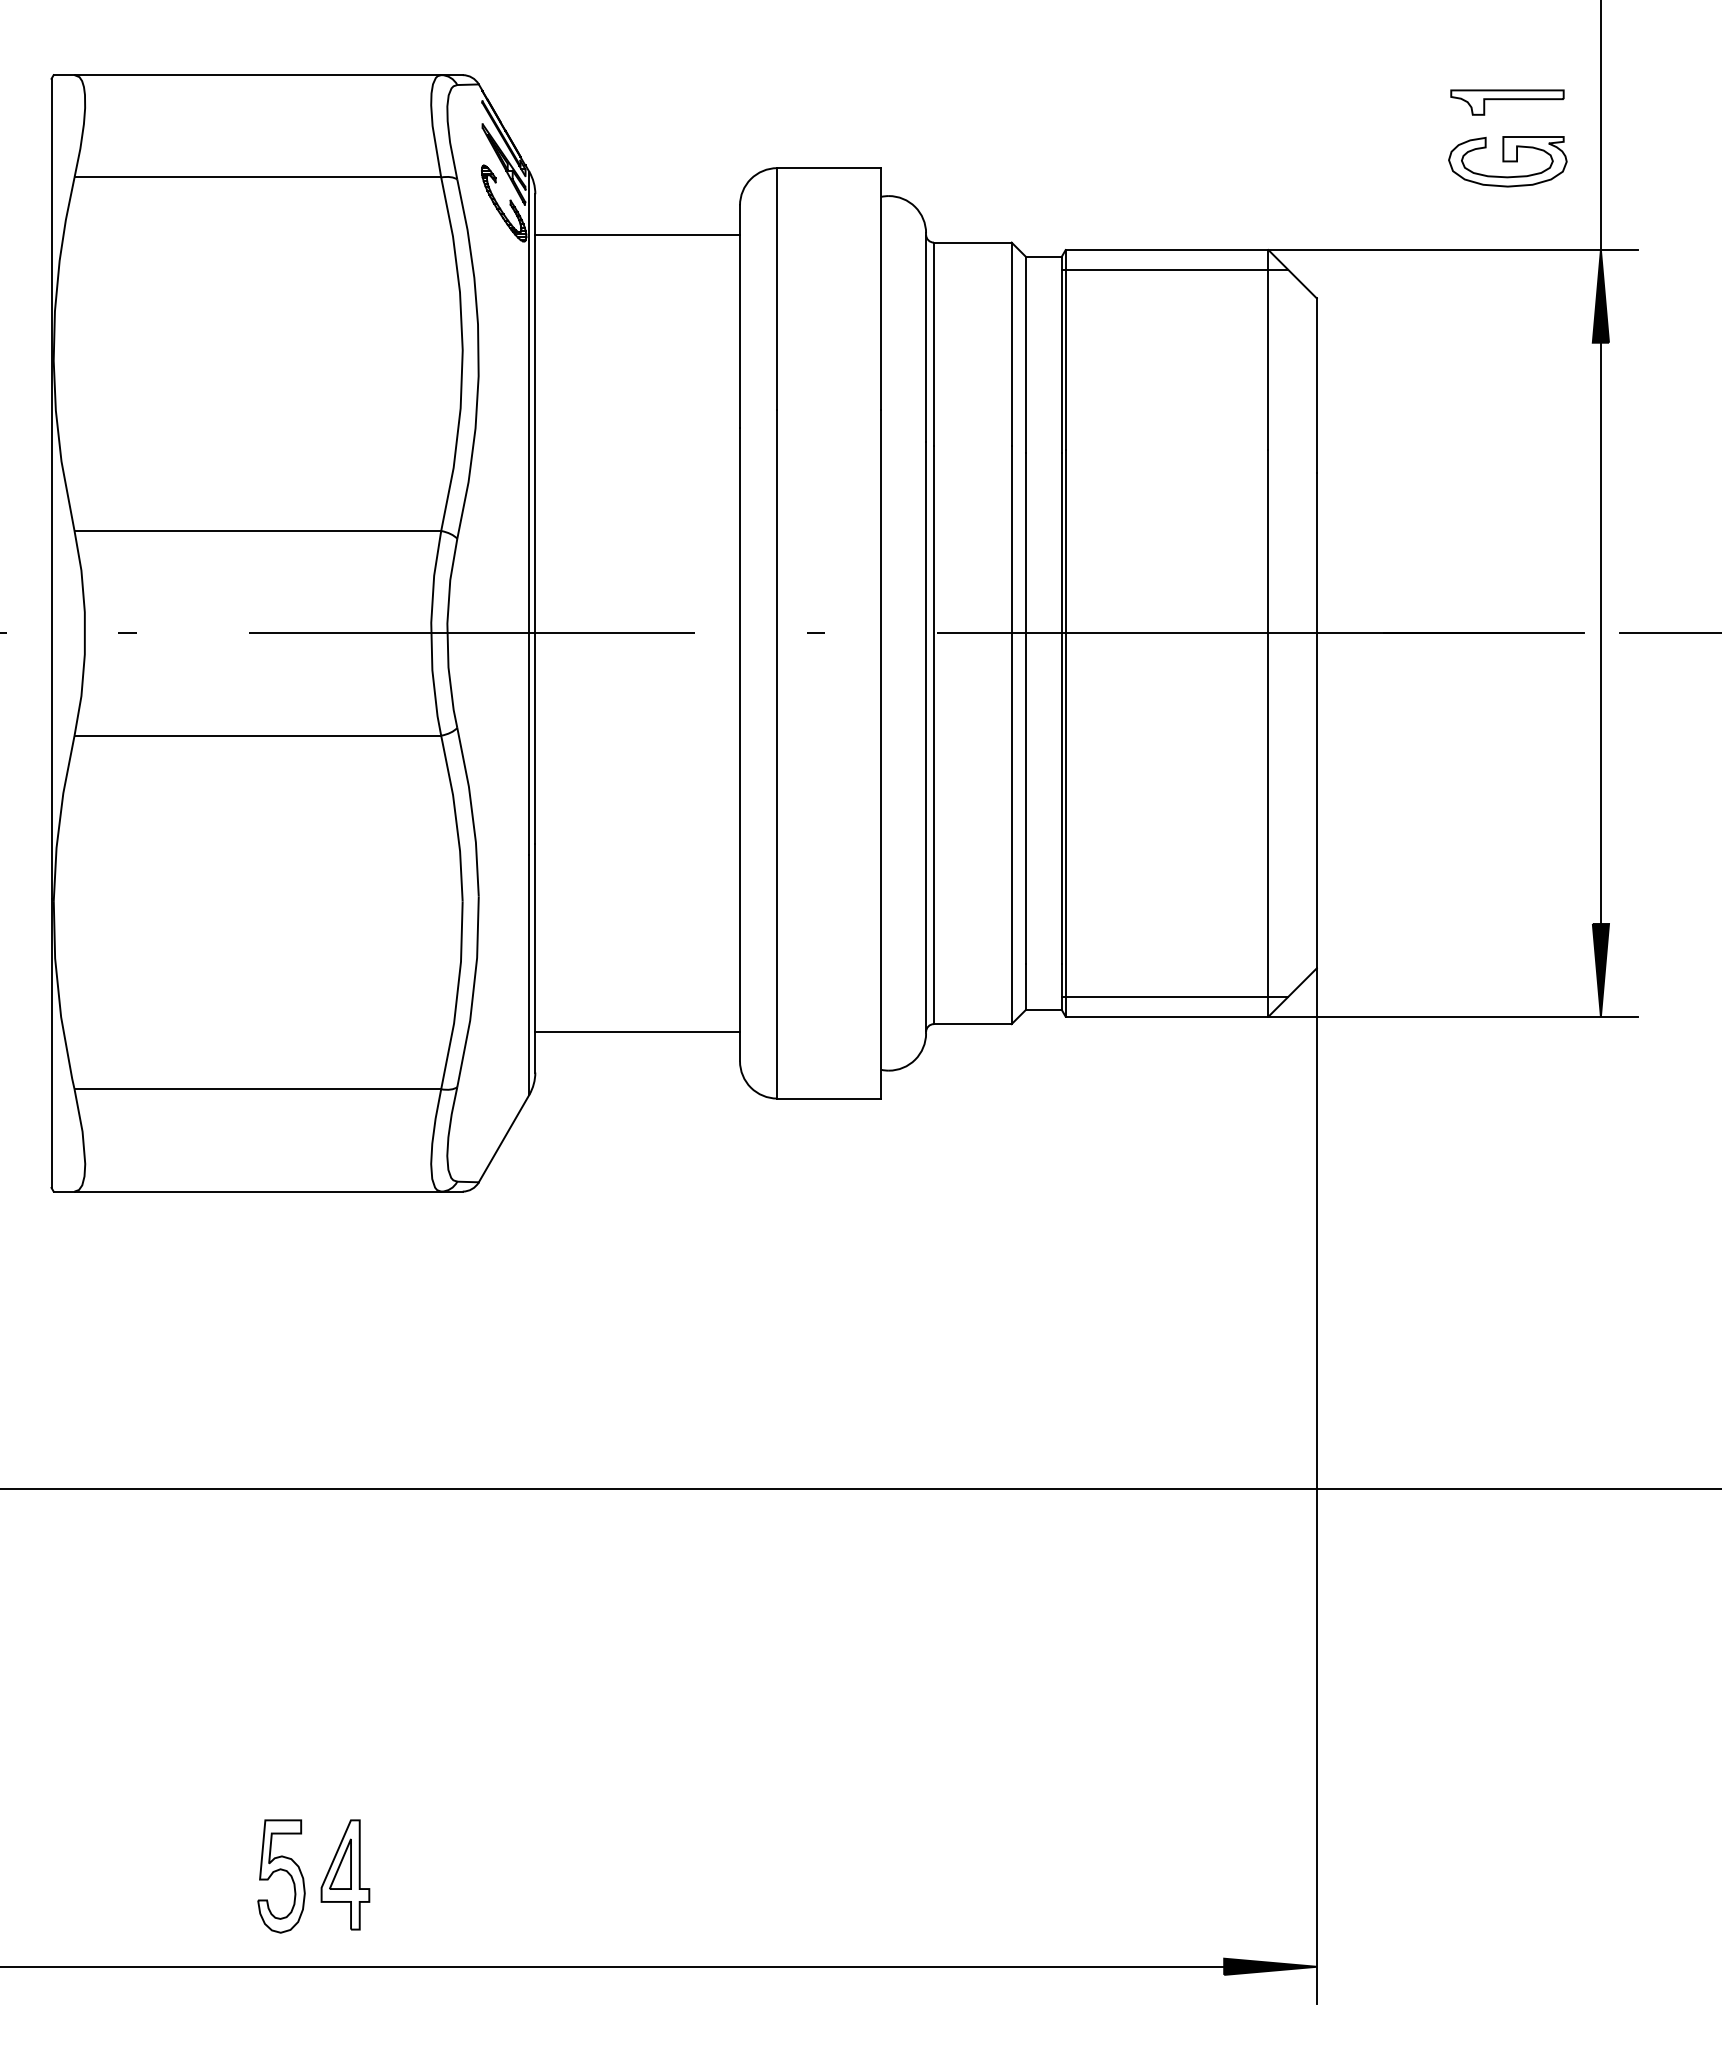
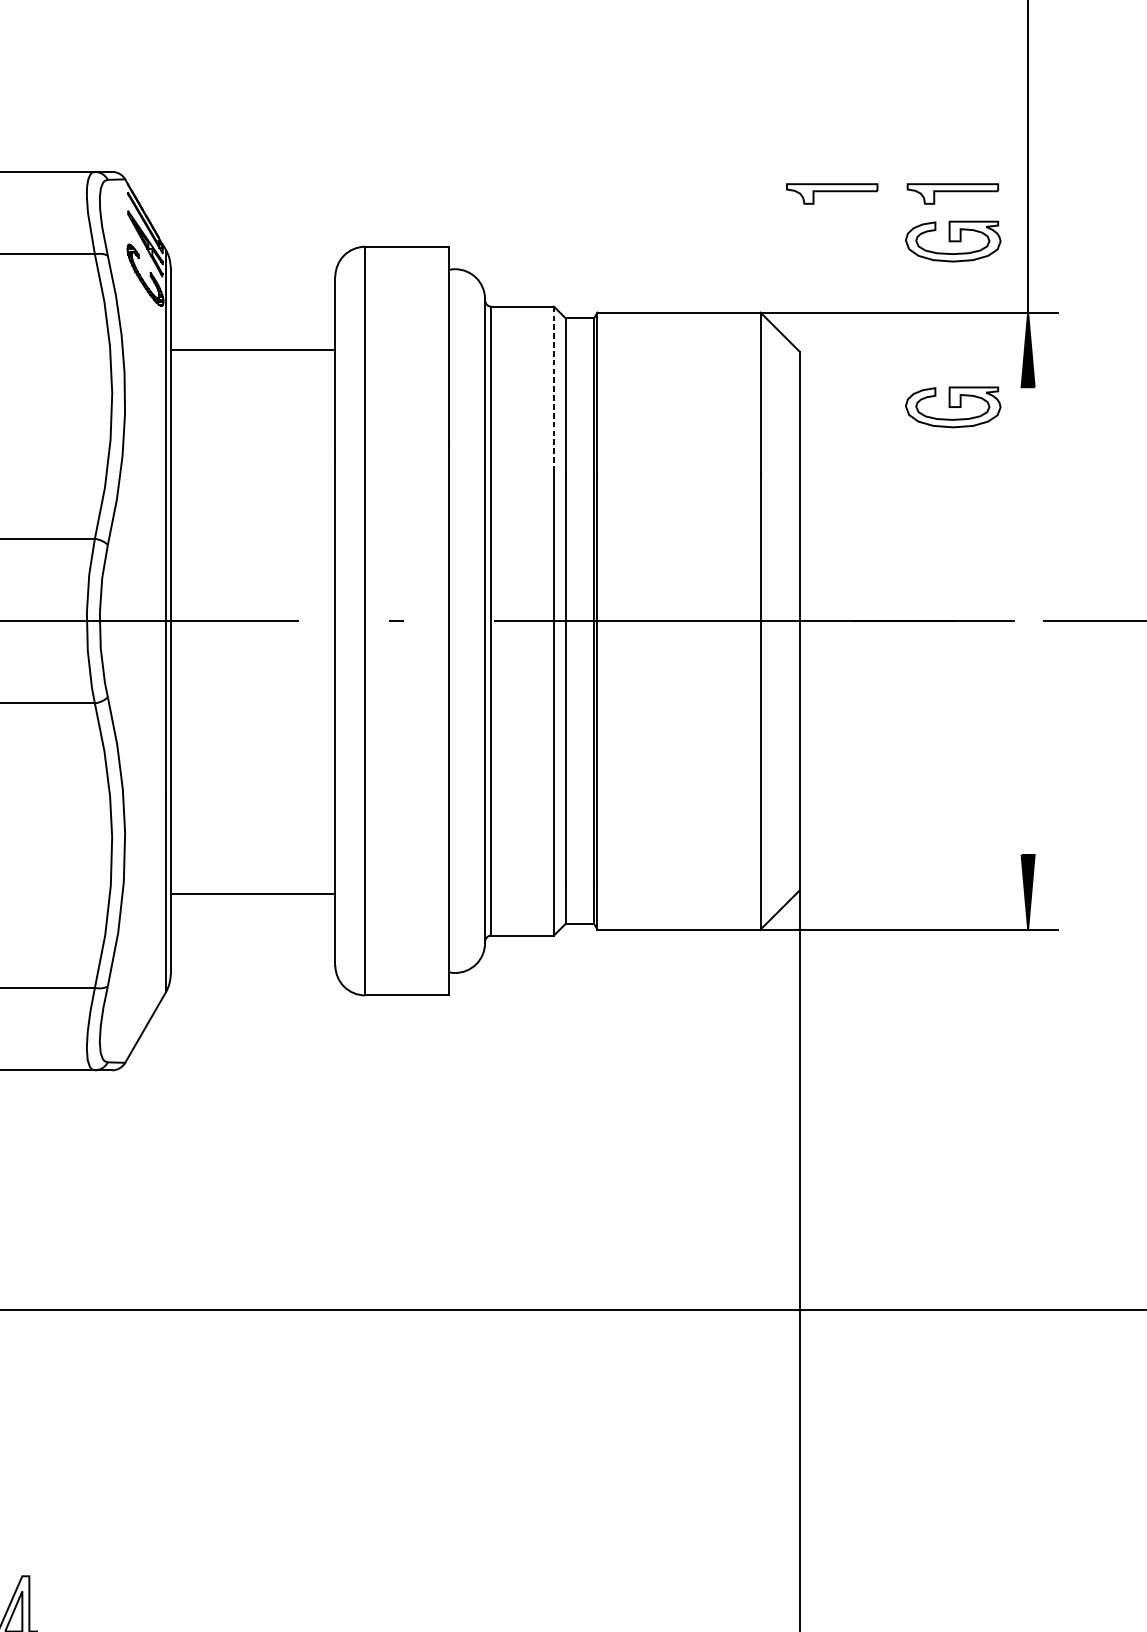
part: (1357, 102) -> (832, 193), added
line: (637, 235) -> (252, 350), moved
line: (1174, 269) -> (684, 328), removed
line: (1011, 344) -> (553, 388), solid -> dashed
part: (1507, 367) -> (952, 407), added
line: (1600, 633) -> (1027, 621), removed
line: (1174, 997) -> (684, 914), removed
line: (637, 1031) -> (252, 894), moved

